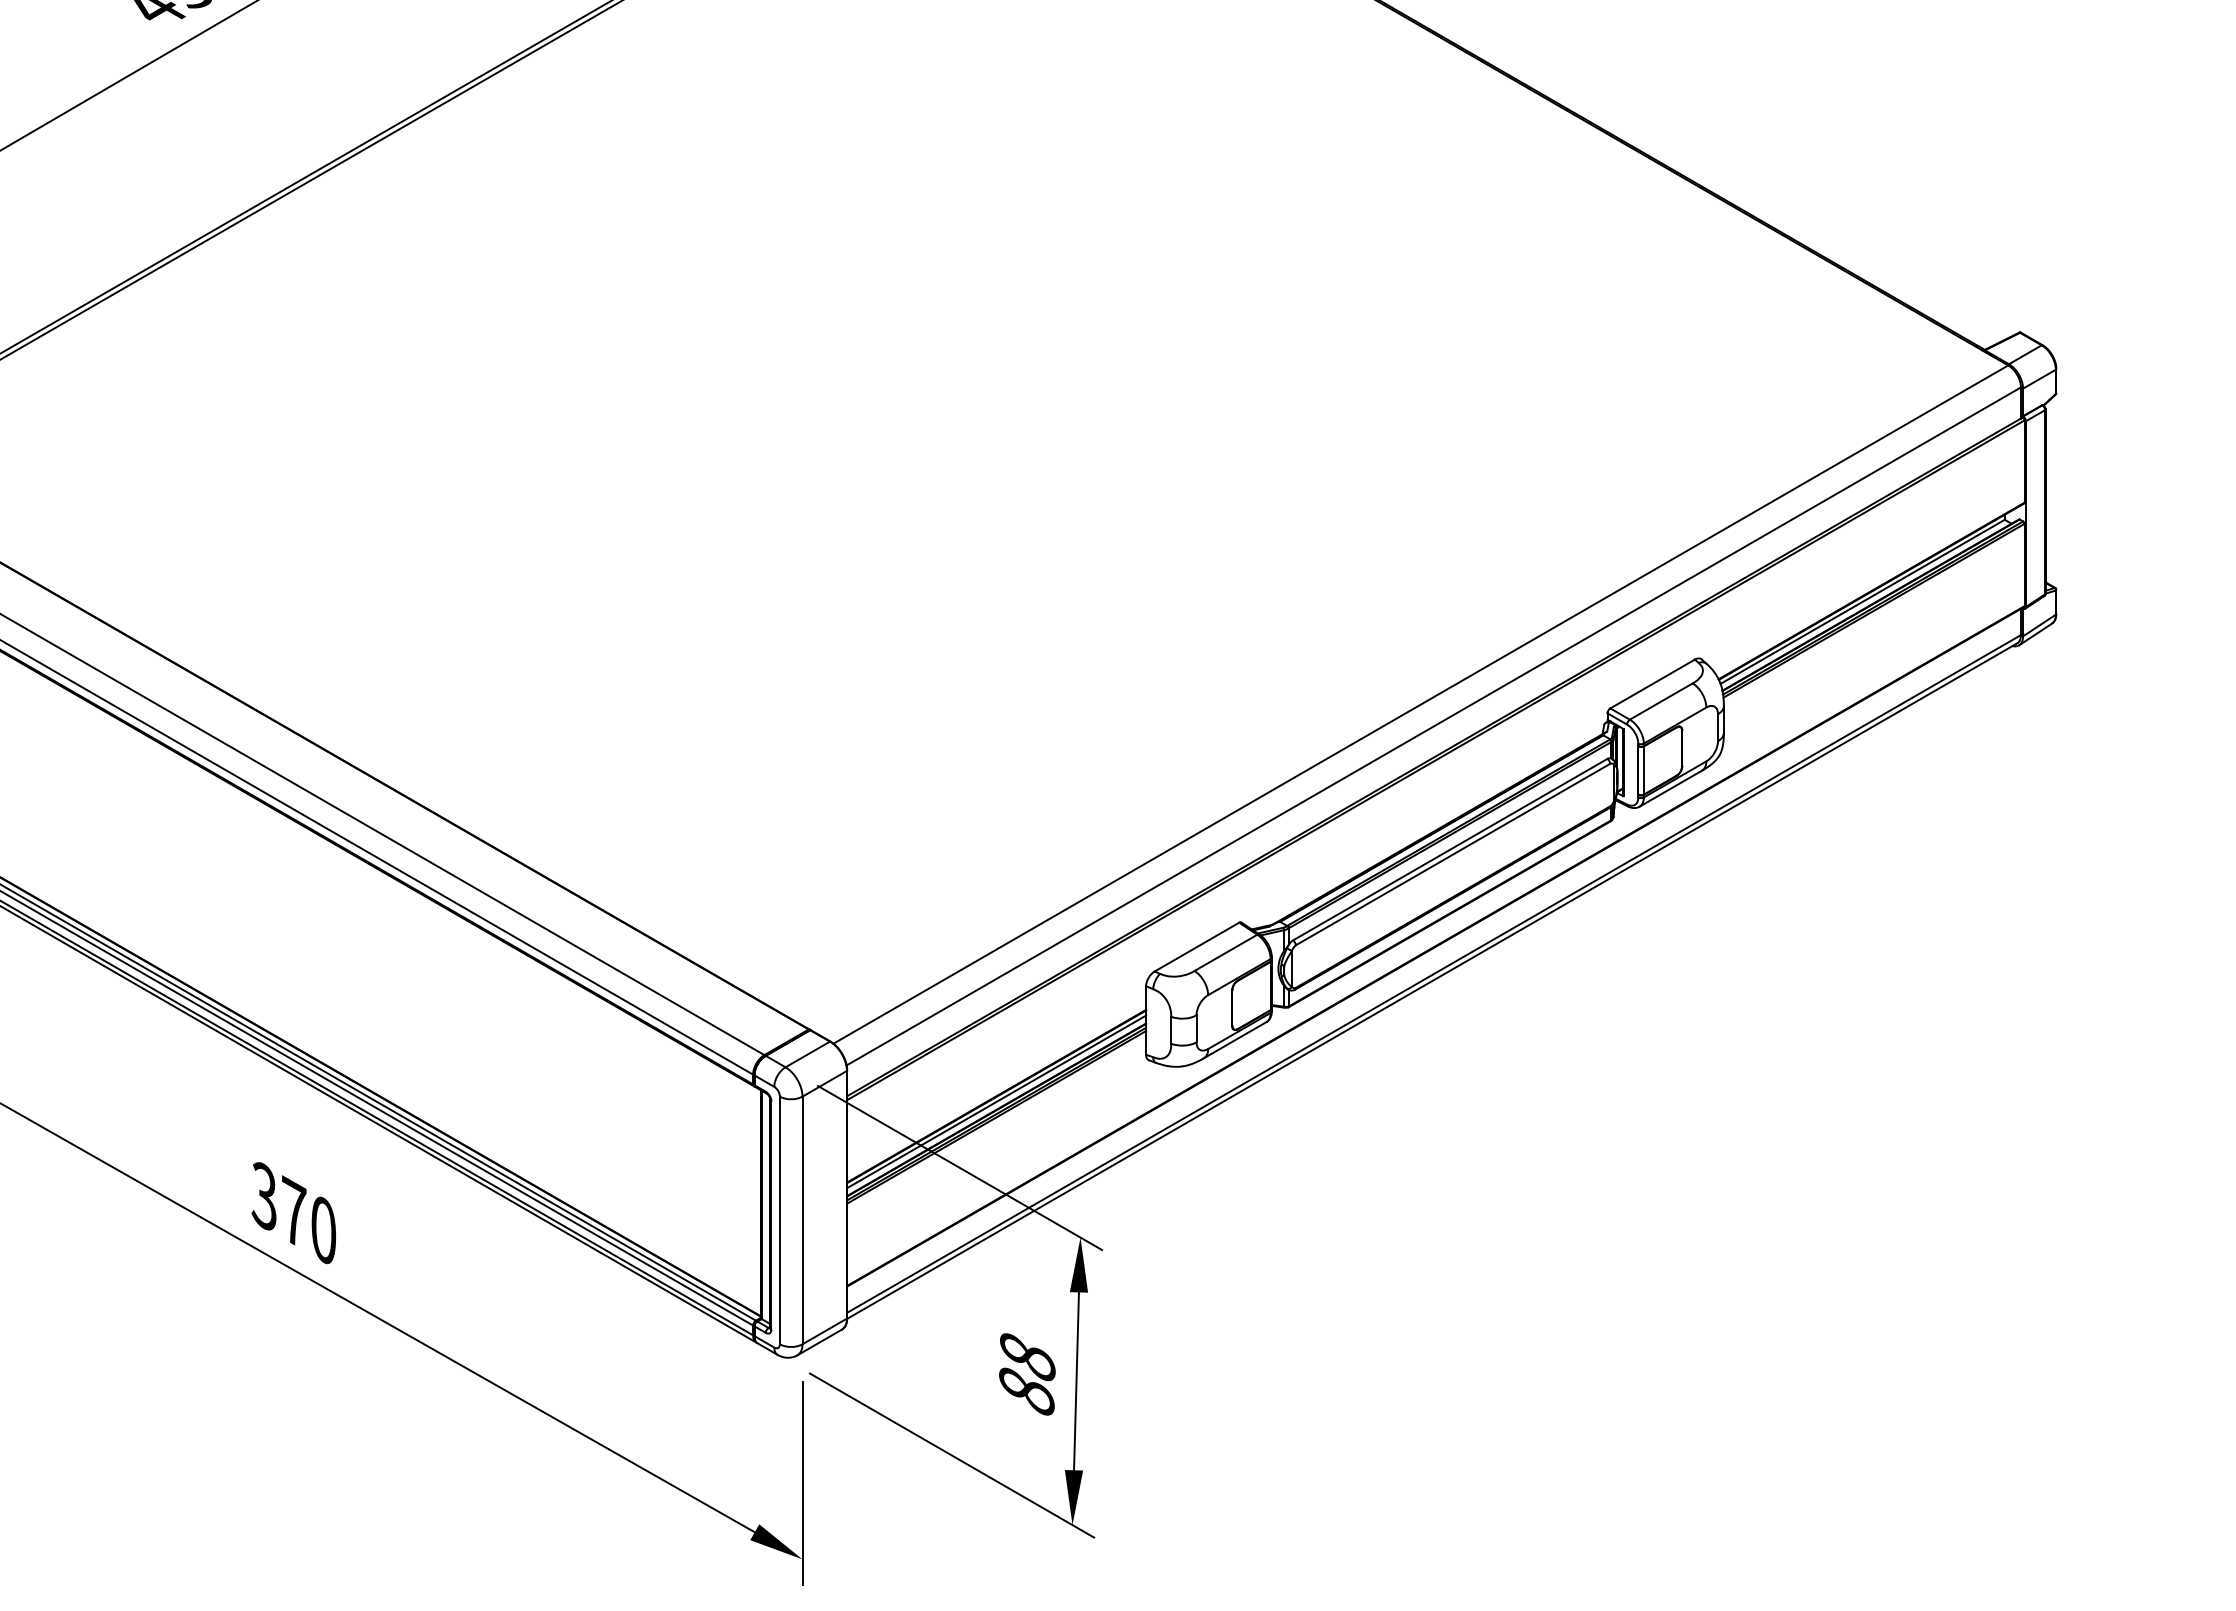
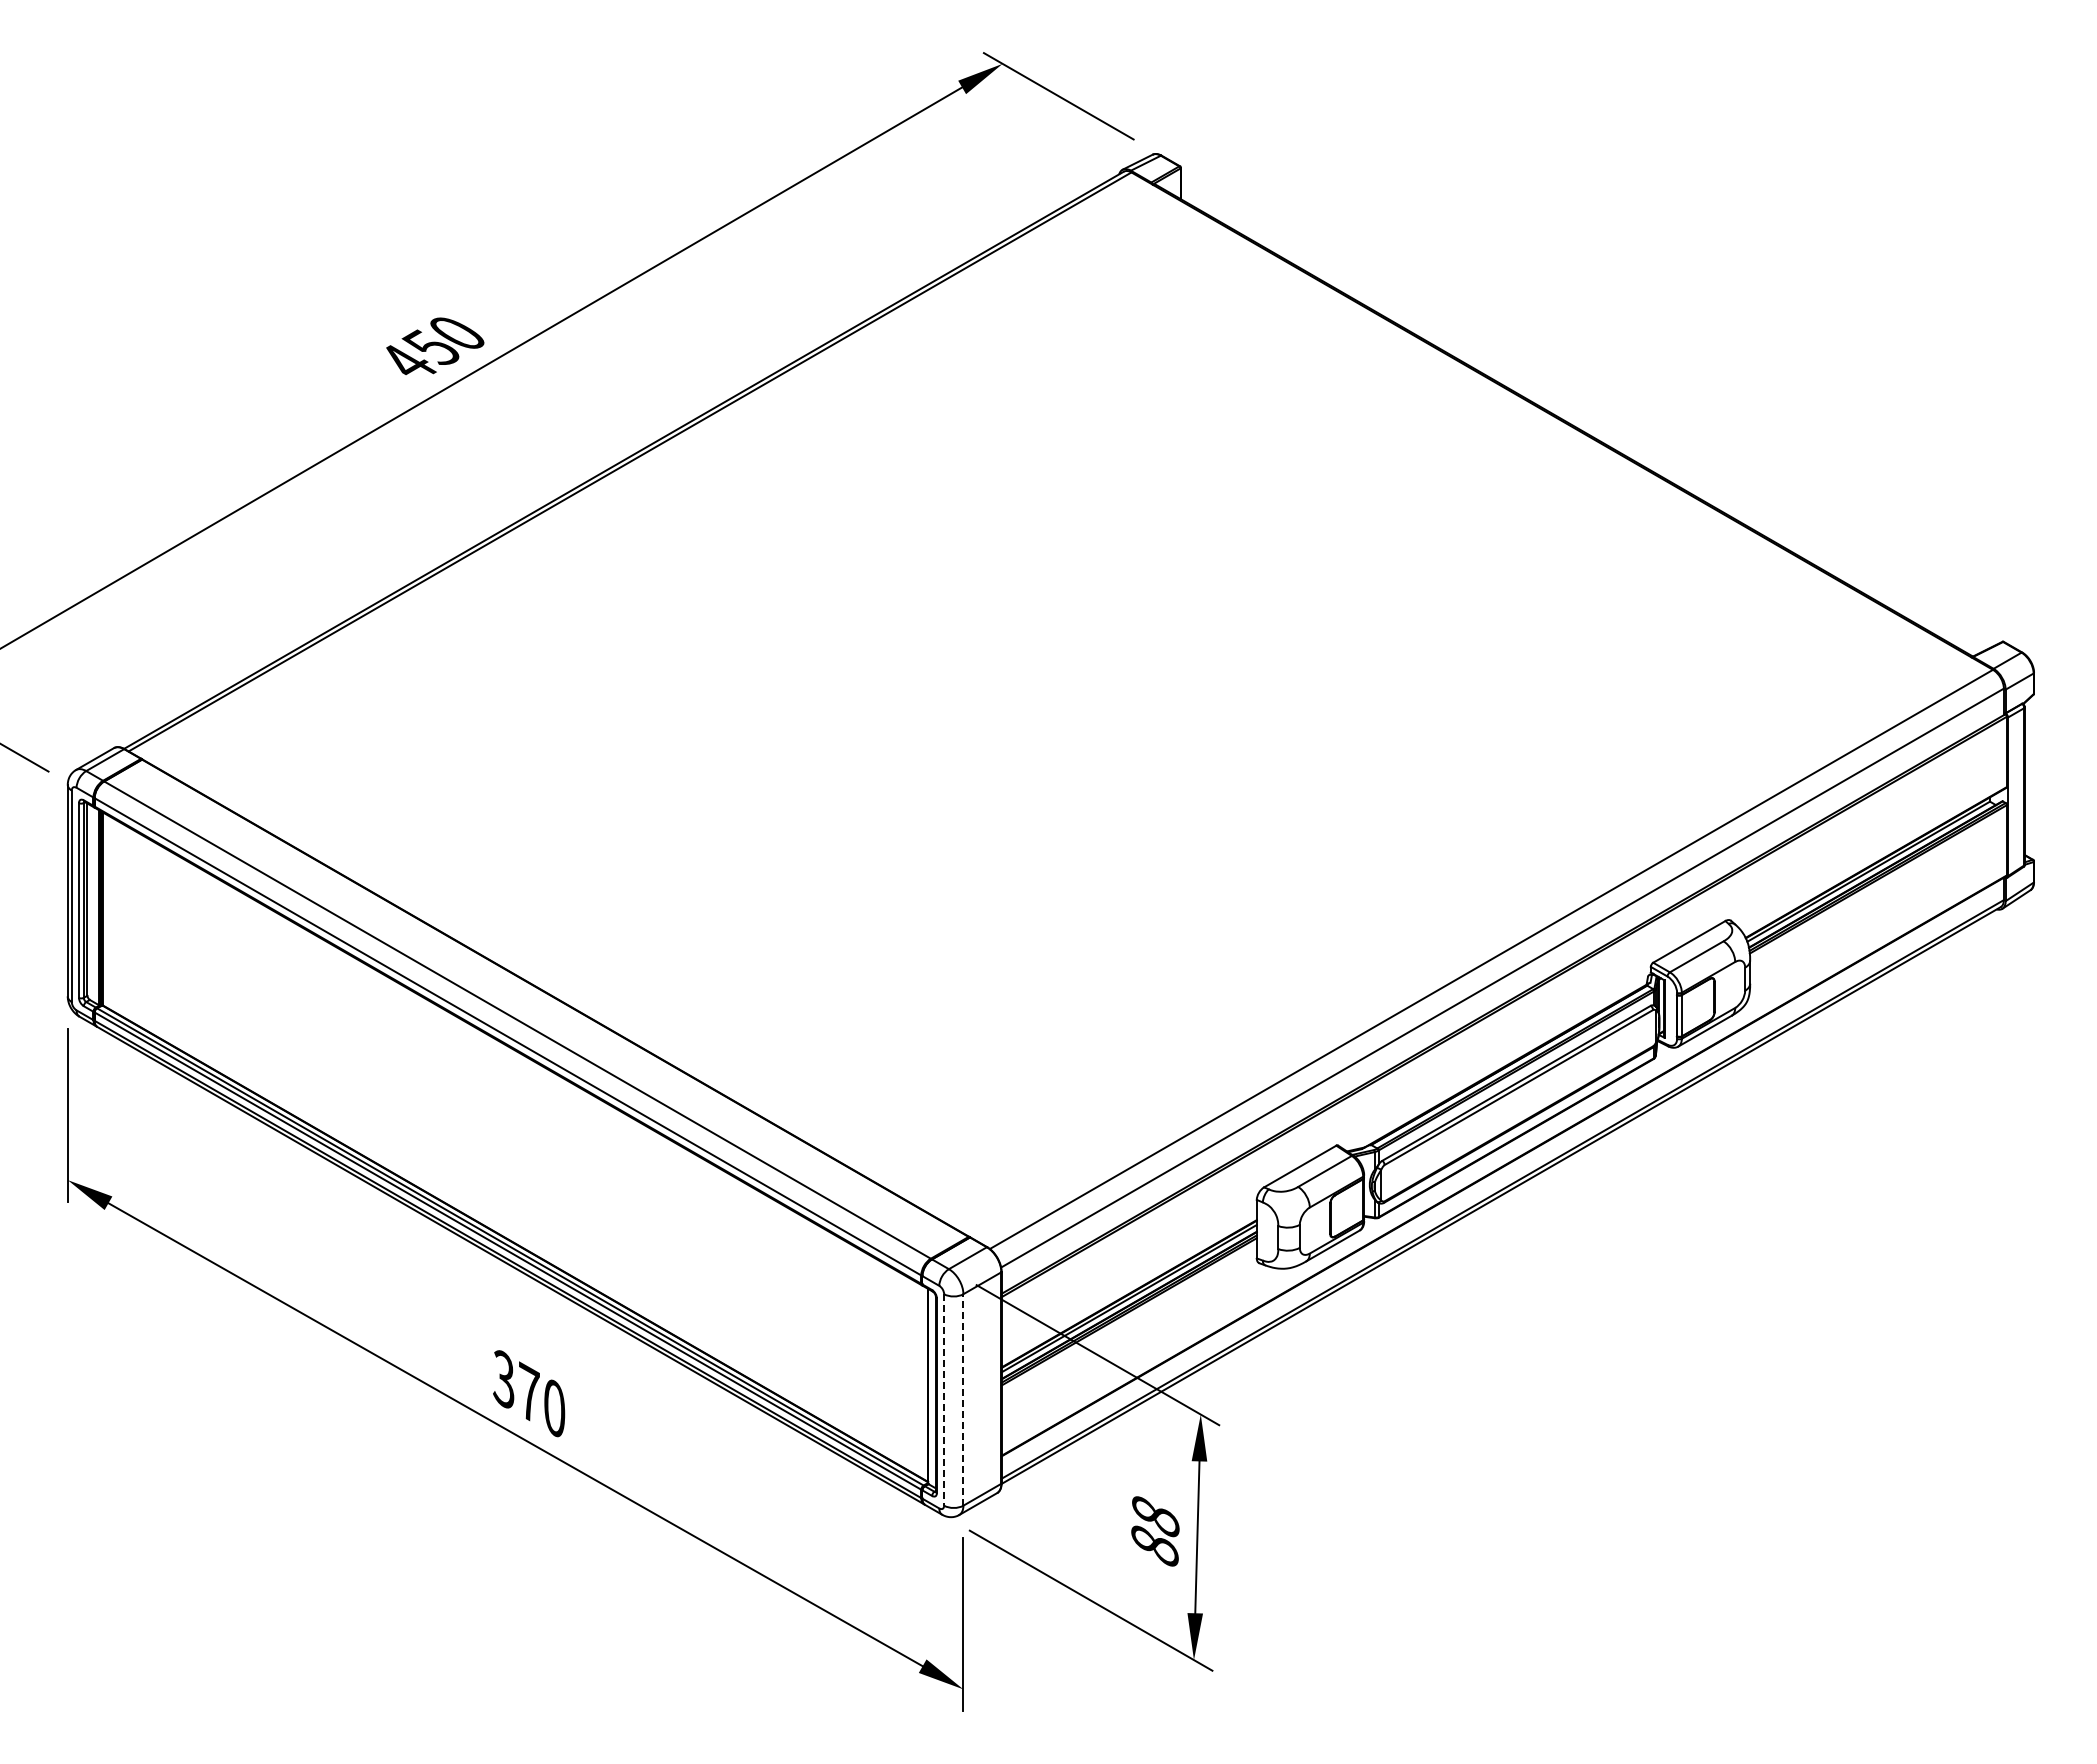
line: (780, 1219) -> (944, 1399), solid -> dashed
line: (802, 1219) -> (963, 1399), solid -> dashed

